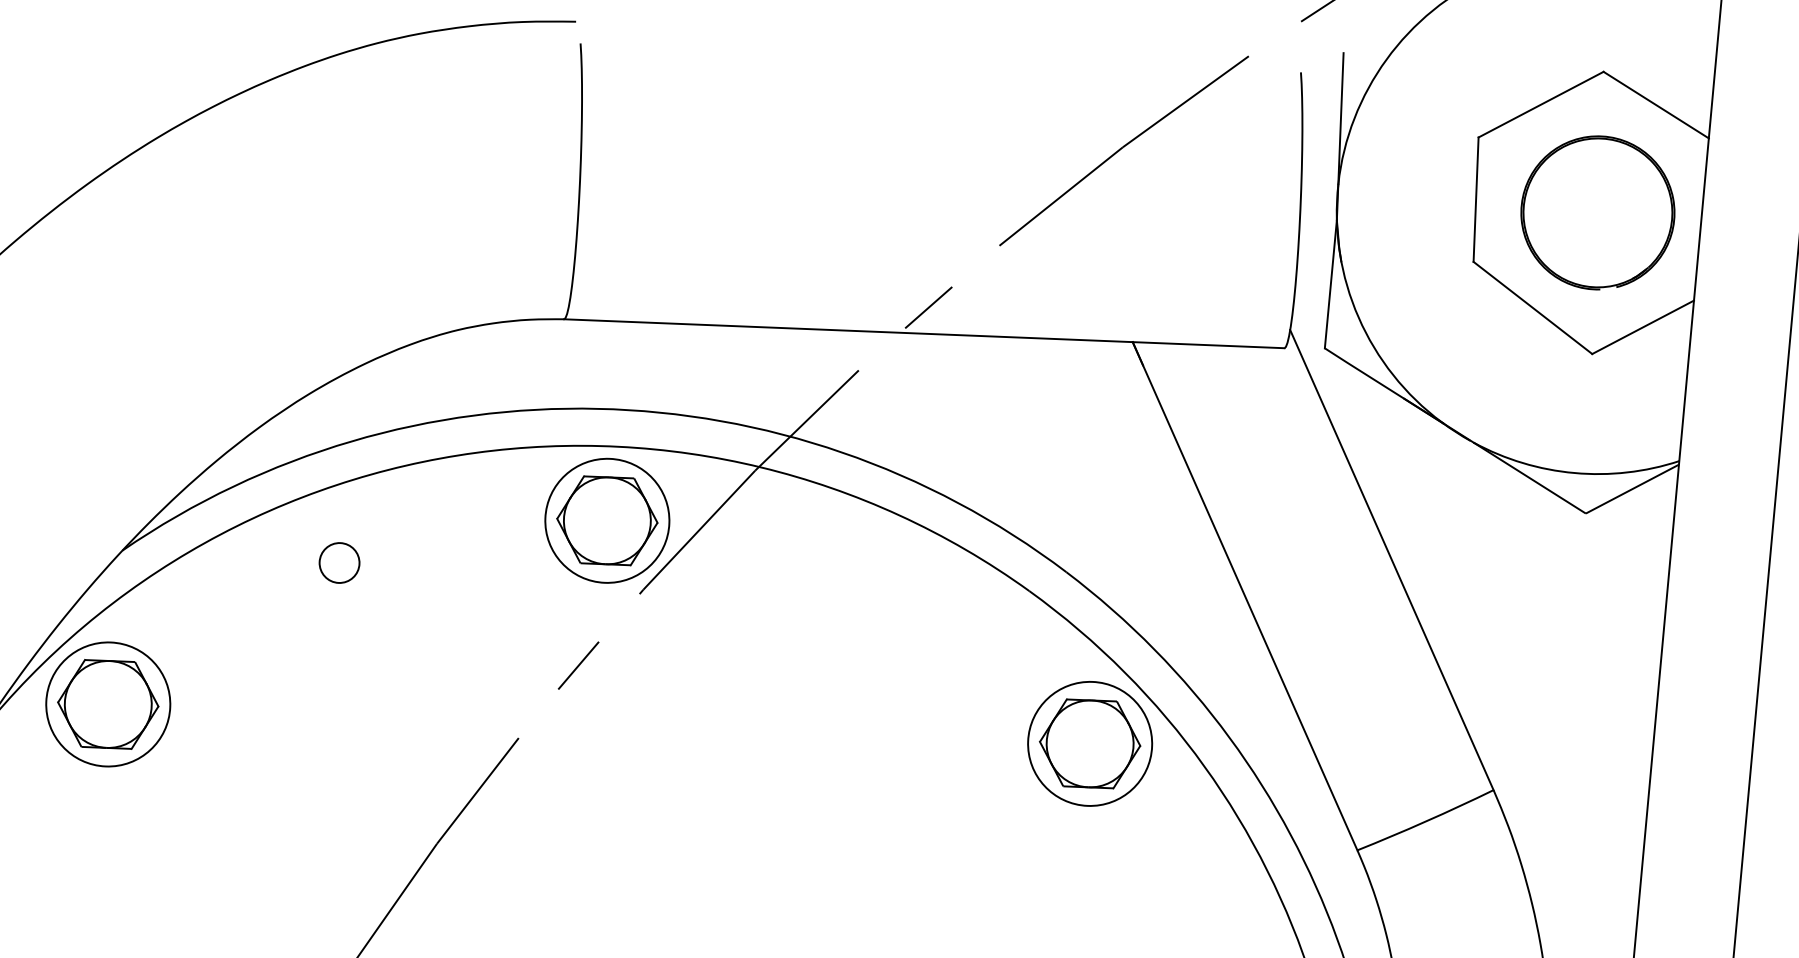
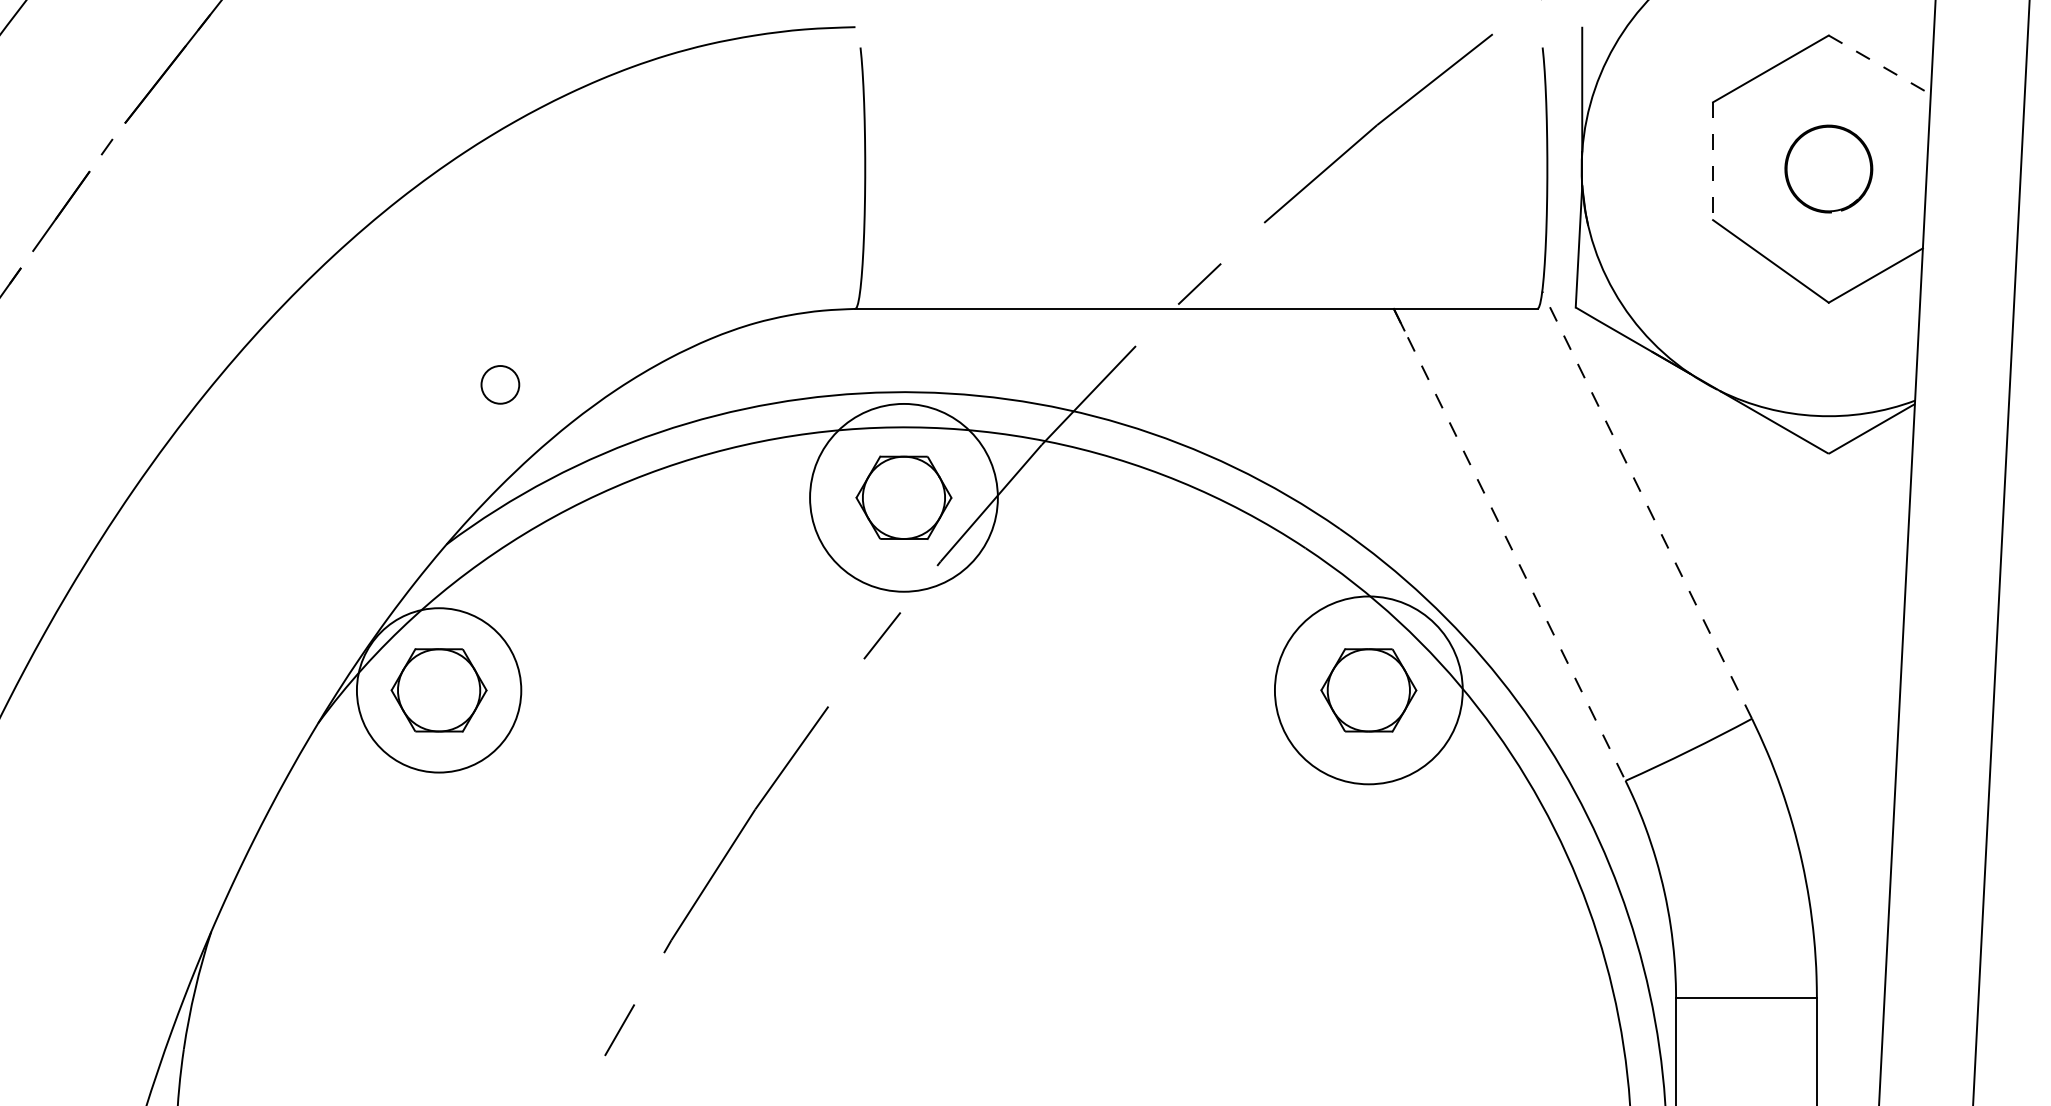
line: (1655, 104) -> (1879, 64), solid -> dashed
line: (1476, 199) -> (1713, 161), solid -> dashed
part: (1597, 212) -> (1828, 168), size x0.6
circle: (606, 520) -> (903, 497), size x1.6
line: (1391, 559) -> (1646, 504), solid -> dashed
circle: (339, 562) -> (500, 384), moved
line: (1244, 595) -> (1509, 544), solid -> dashed
circle: (107, 704) -> (438, 690), size x1.4
circle: (1089, 744) -> (1368, 690), size x1.6

